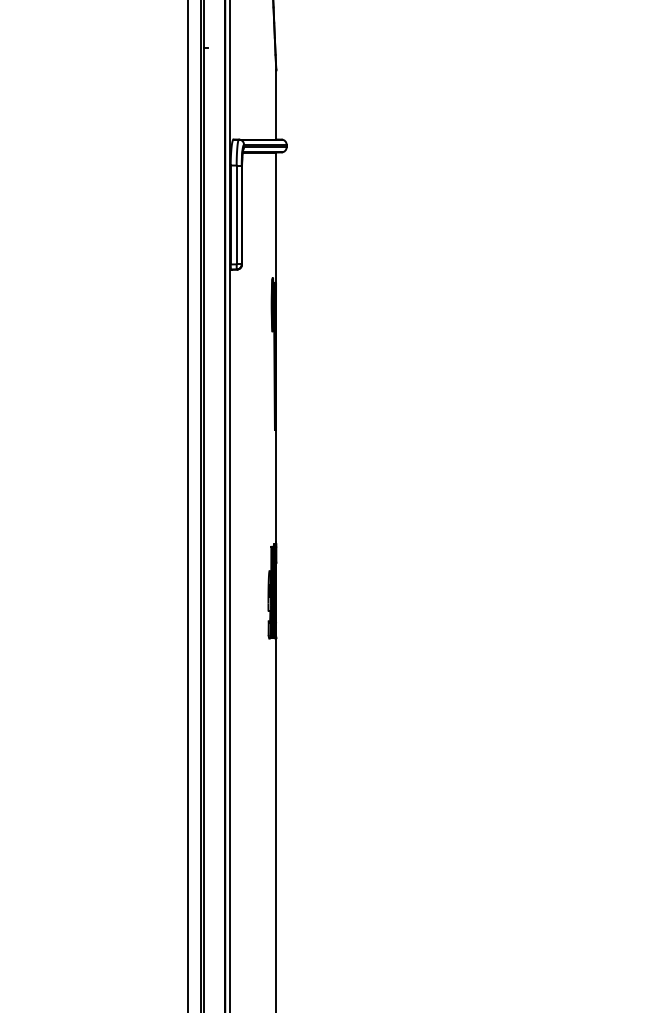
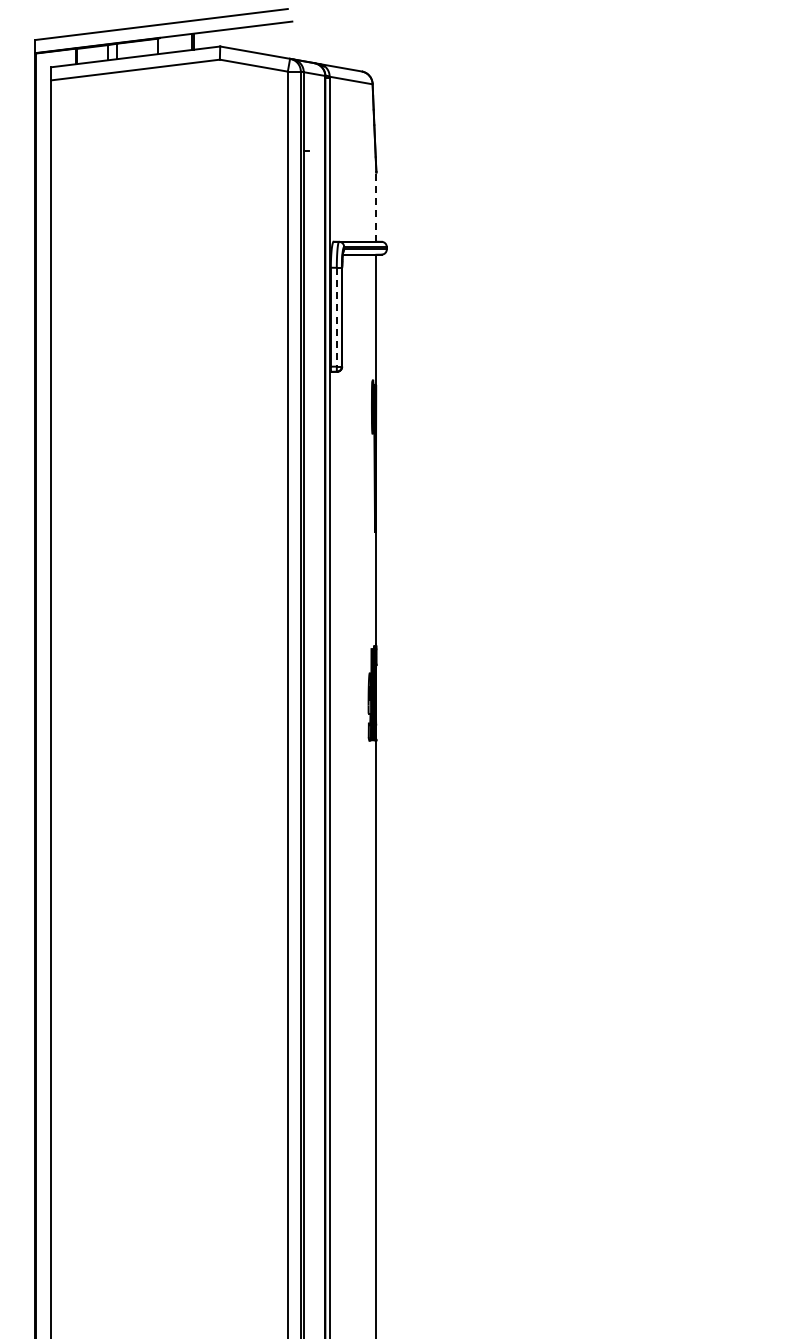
line: (276, 105) -> (376, 207), solid -> dashed
line: (236, 215) -> (336, 317), solid -> dashed

